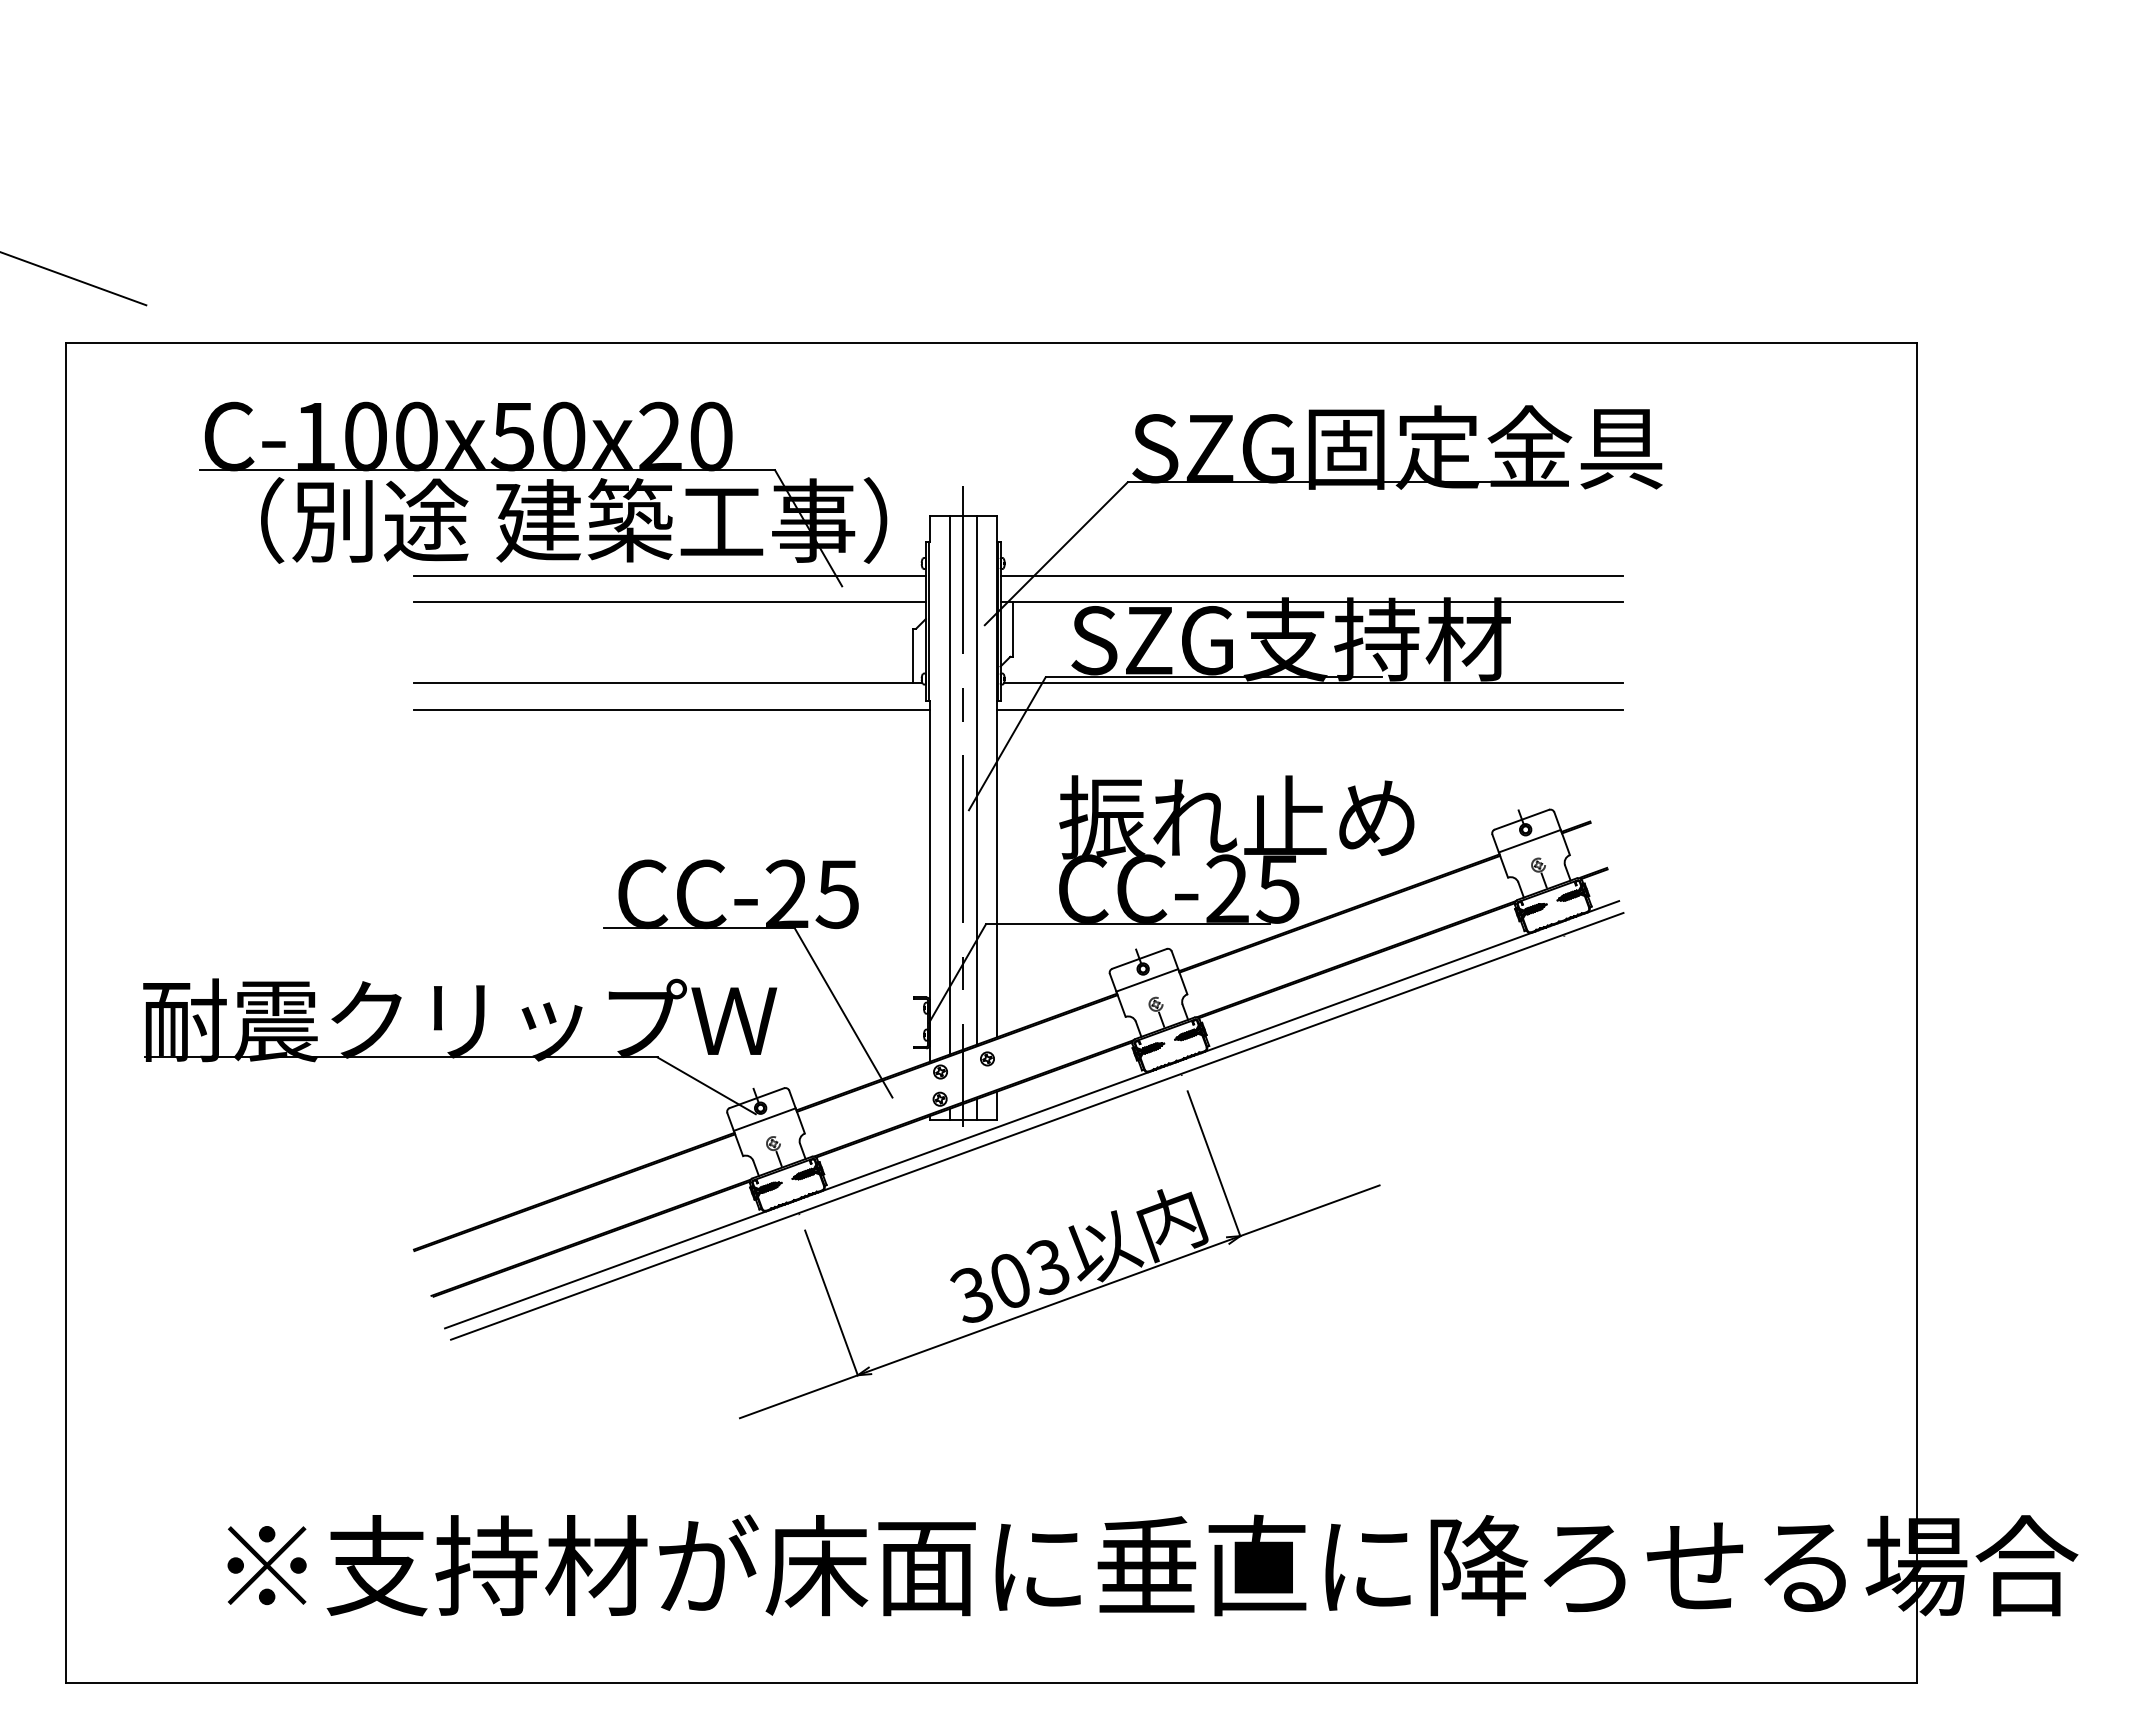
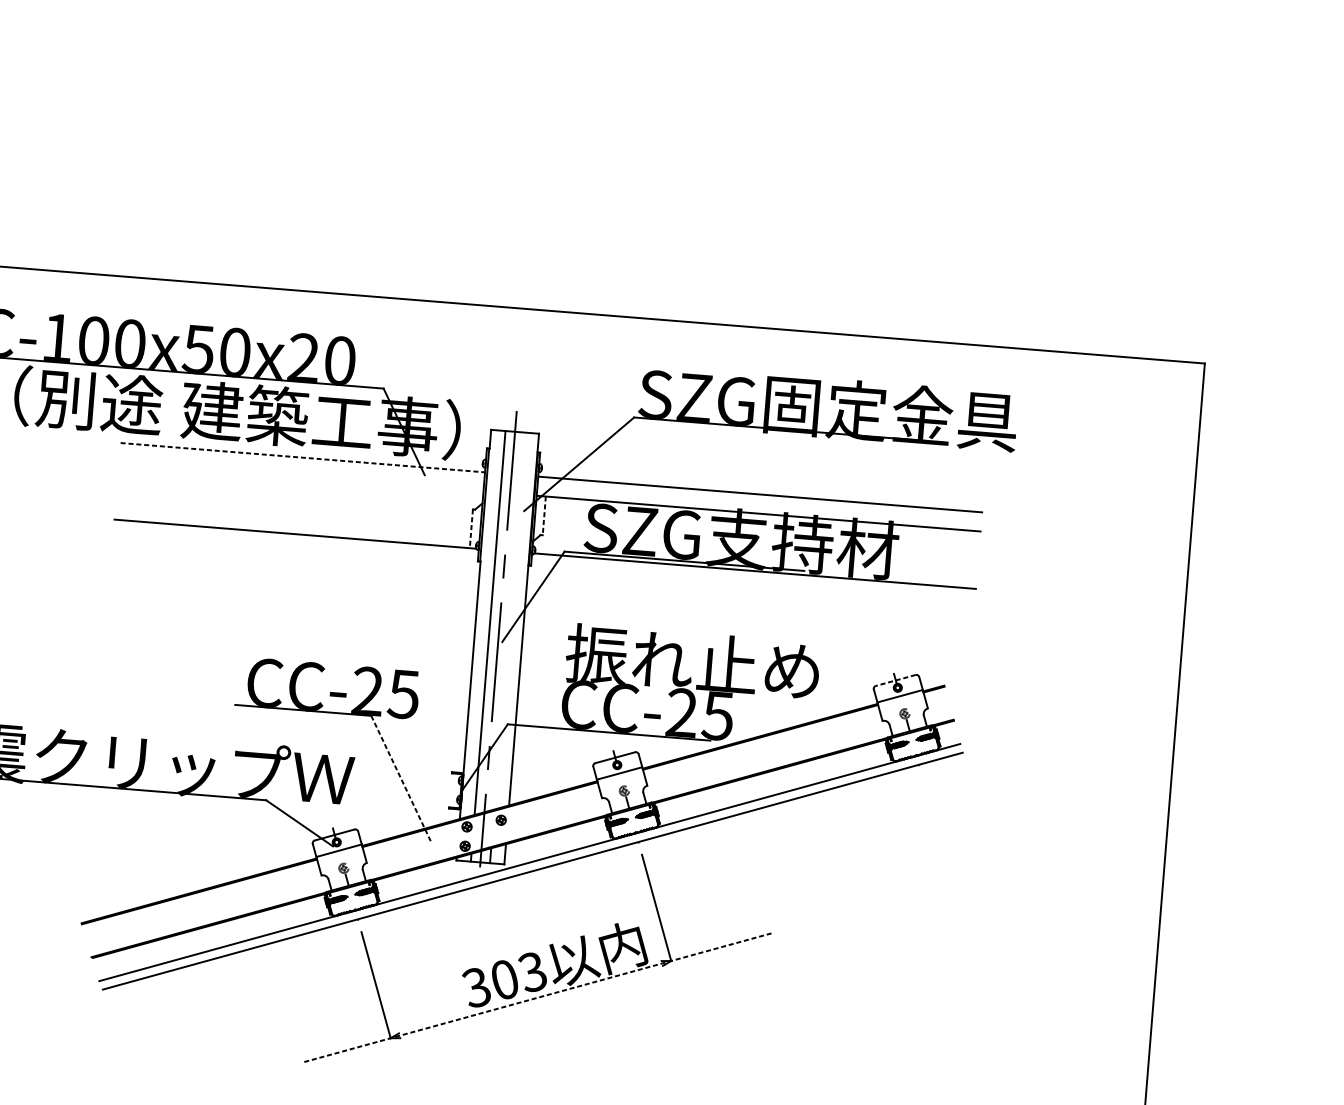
line: (670, 575) -> (303, 457), solid -> dashed
line: (669, 602) -> (300, 476), removed
line: (1013, 630) -> (544, 516), solid -> dashed
line: (913, 656) -> (471, 529), solid -> dashed
line: (671, 709) -> (296, 553), removed
line: (1309, 709) -> (750, 589), removed
line: (976, 779) -> (509, 620), removed
line: (1522, 819) -> (896, 680), solid -> dashed
line: (843, 1012) -> (401, 778), solid -> dashed
line: (1060, 1301) -> (539, 997), solid -> dashed

